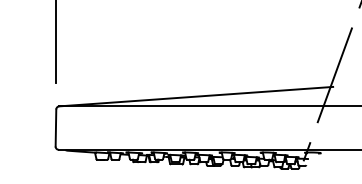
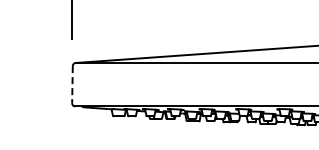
line: (55, 128) -> (72, 85), solid -> dashed

